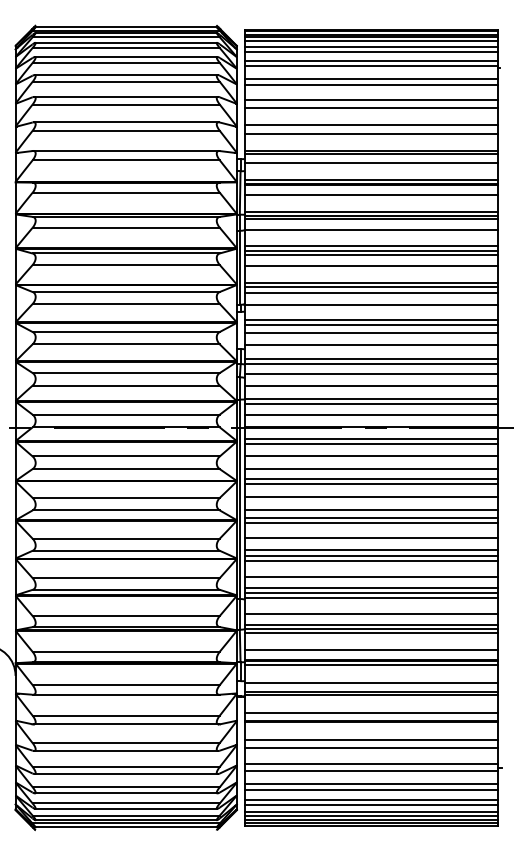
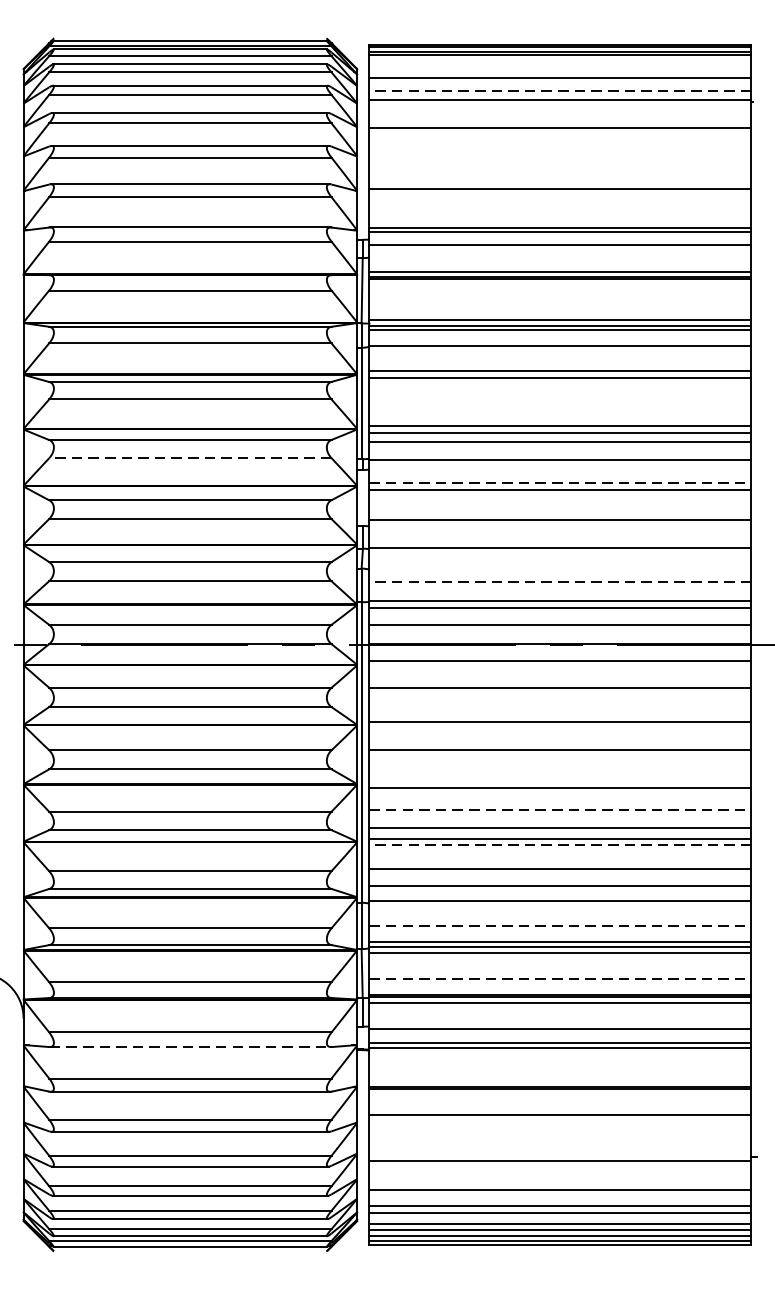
line: (371, 40) -> (560, 60), removed
line: (371, 46) -> (560, 69), removed
line: (371, 60) -> (560, 91), solid -> dashed
line: (371, 78) -> (560, 118), removed
line: (371, 100) -> (560, 151), removed
line: (371, 107) -> (560, 161), removed
line: (371, 133) -> (560, 201), removed
line: (371, 194) -> (560, 293), removed
line: (371, 255) -> (560, 384), removed
line: (371, 266) -> (560, 401), removed
line: (126, 304) -> (190, 458), solid -> dashed
line: (371, 320) -> (560, 482), solid -> dashed
line: (371, 333) -> (560, 502), removed
line: (371, 359) -> (560, 541), removed
line: (371, 373) -> (560, 562), removed
line: (371, 385) -> (560, 580), solid -> dashed
line: (371, 443) -> (560, 668), removed
line: (371, 468) -> (560, 706), removed
line: (371, 483) -> (560, 728), removed
line: (371, 509) -> (560, 767), removed
line: (371, 518) -> (560, 781), removed
line: (371, 537) -> (560, 810), solid -> dashed
line: (371, 560) -> (560, 844), solid -> dashed
line: (371, 593) -> (560, 894), removed
line: (371, 614) -> (560, 926), solid -> dashed
line: (371, 649) -> (560, 978), solid -> dashed
line: (126, 694) -> (190, 1046), solid -> dashed
line: (371, 713) -> (560, 1075), removed
line: (371, 747) -> (560, 1126), removed
line: (371, 763) -> (560, 1150), removed
line: (371, 783) -> (560, 1180), removed

